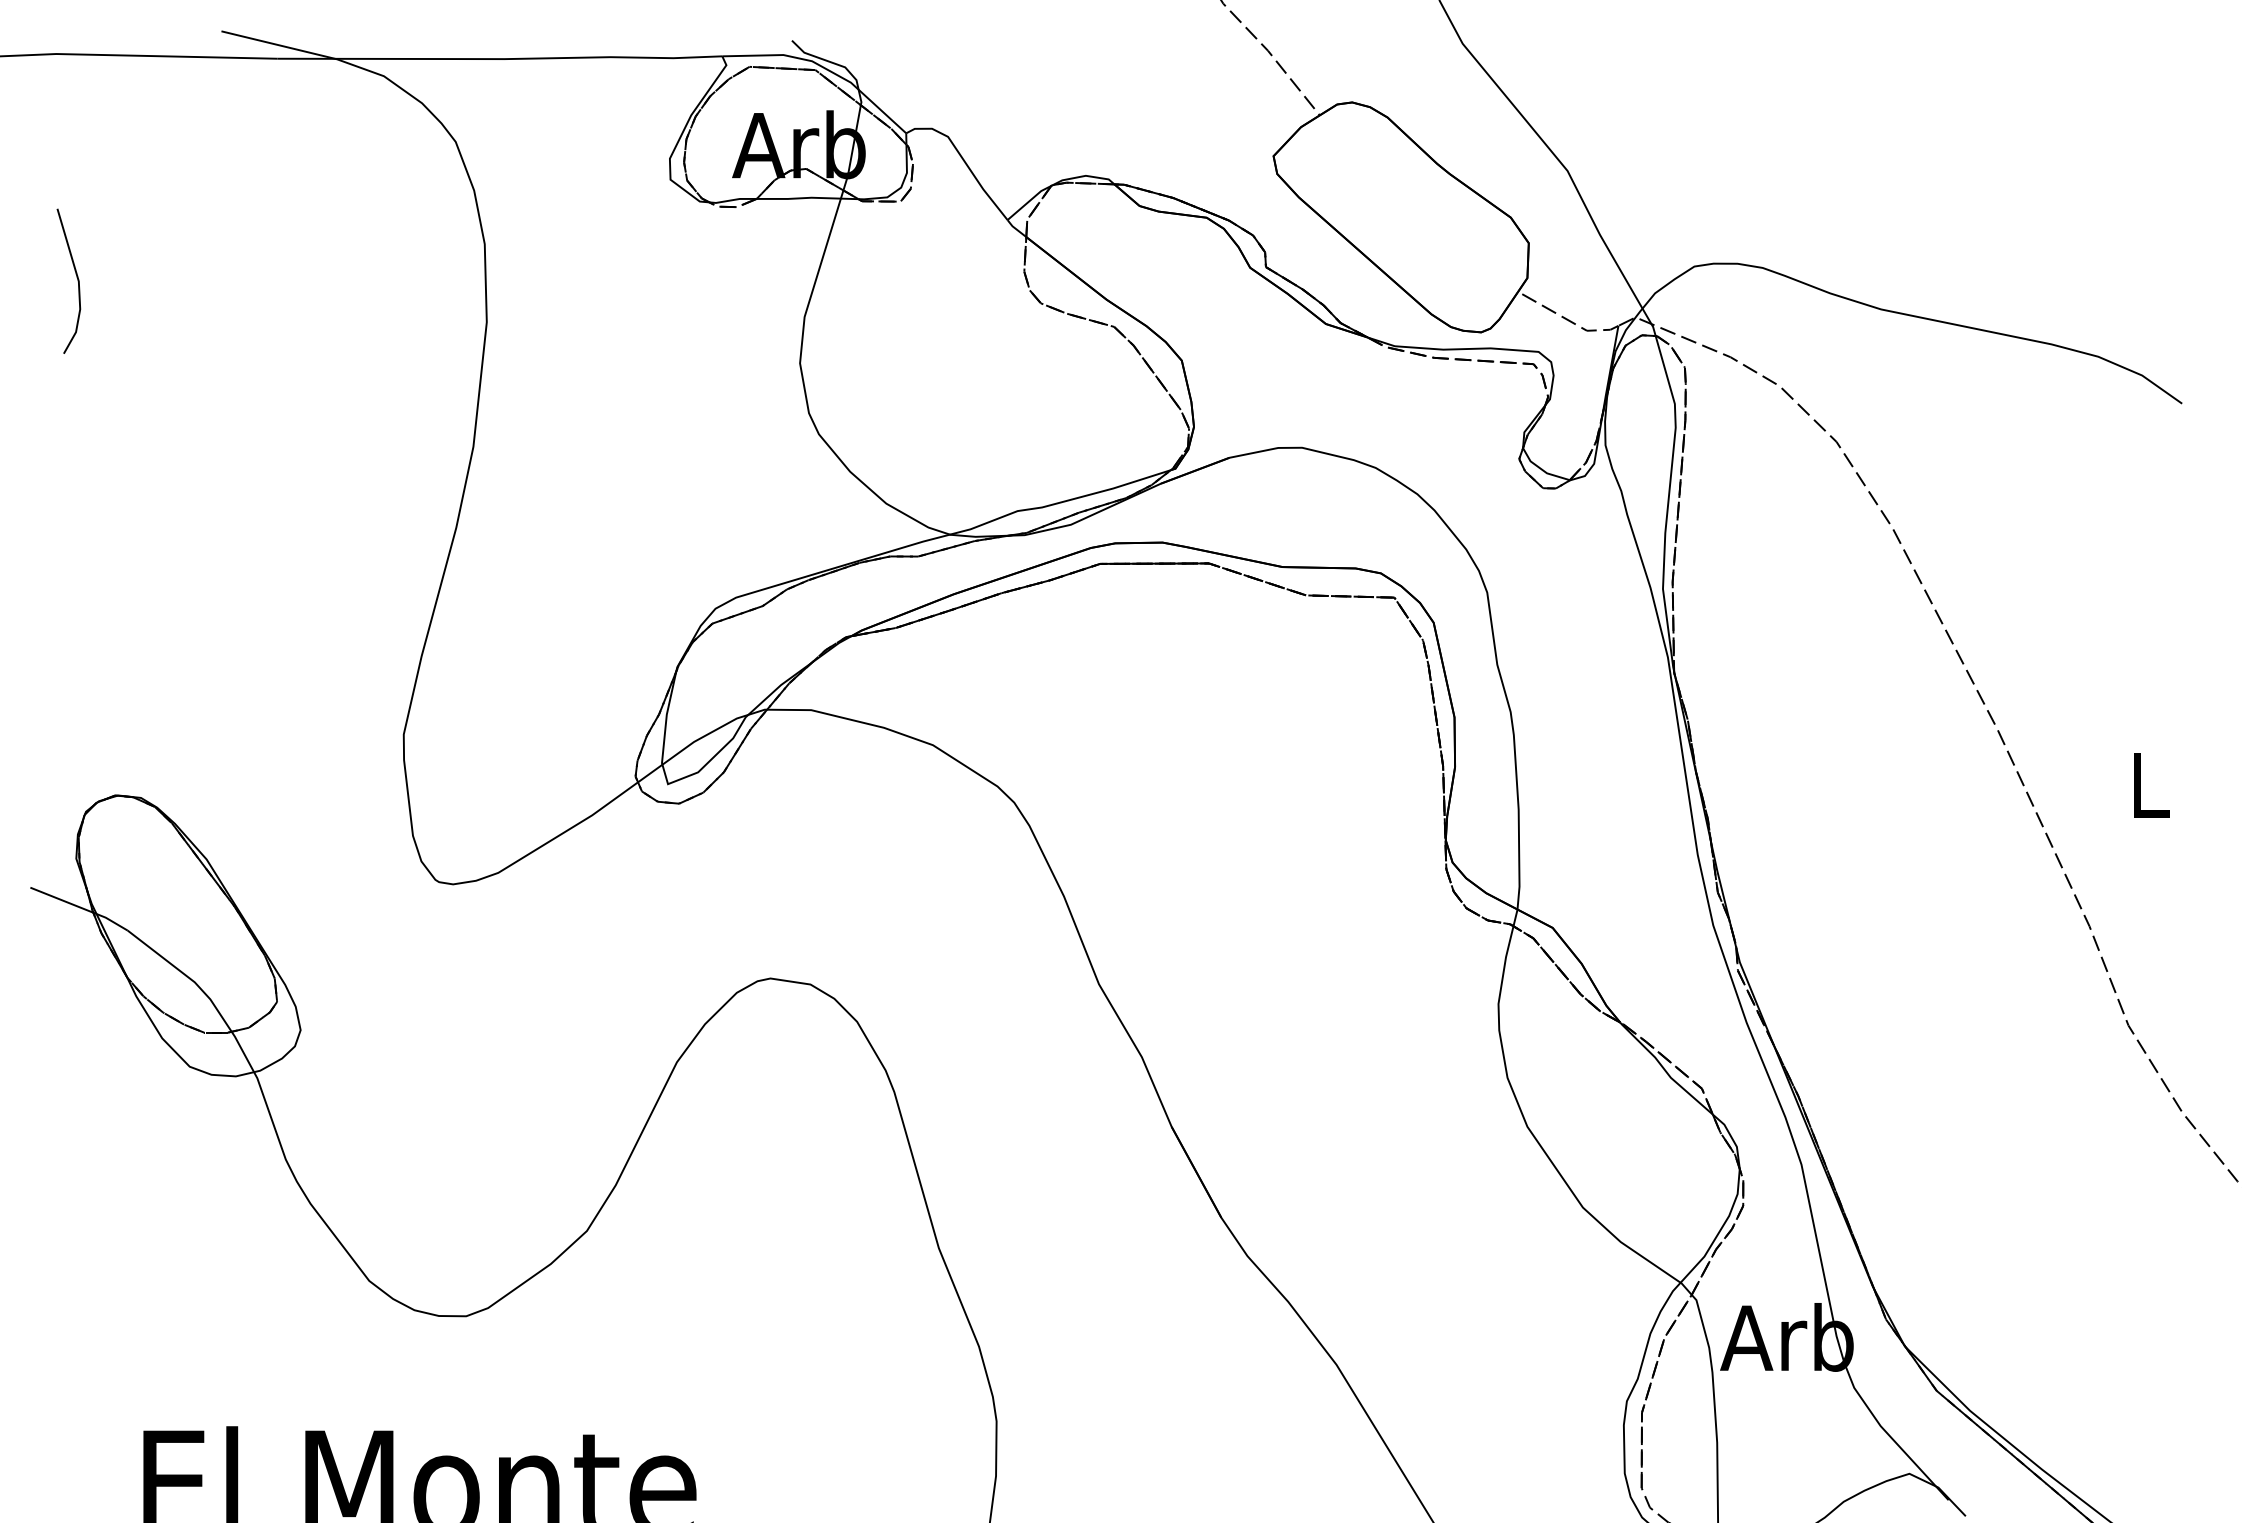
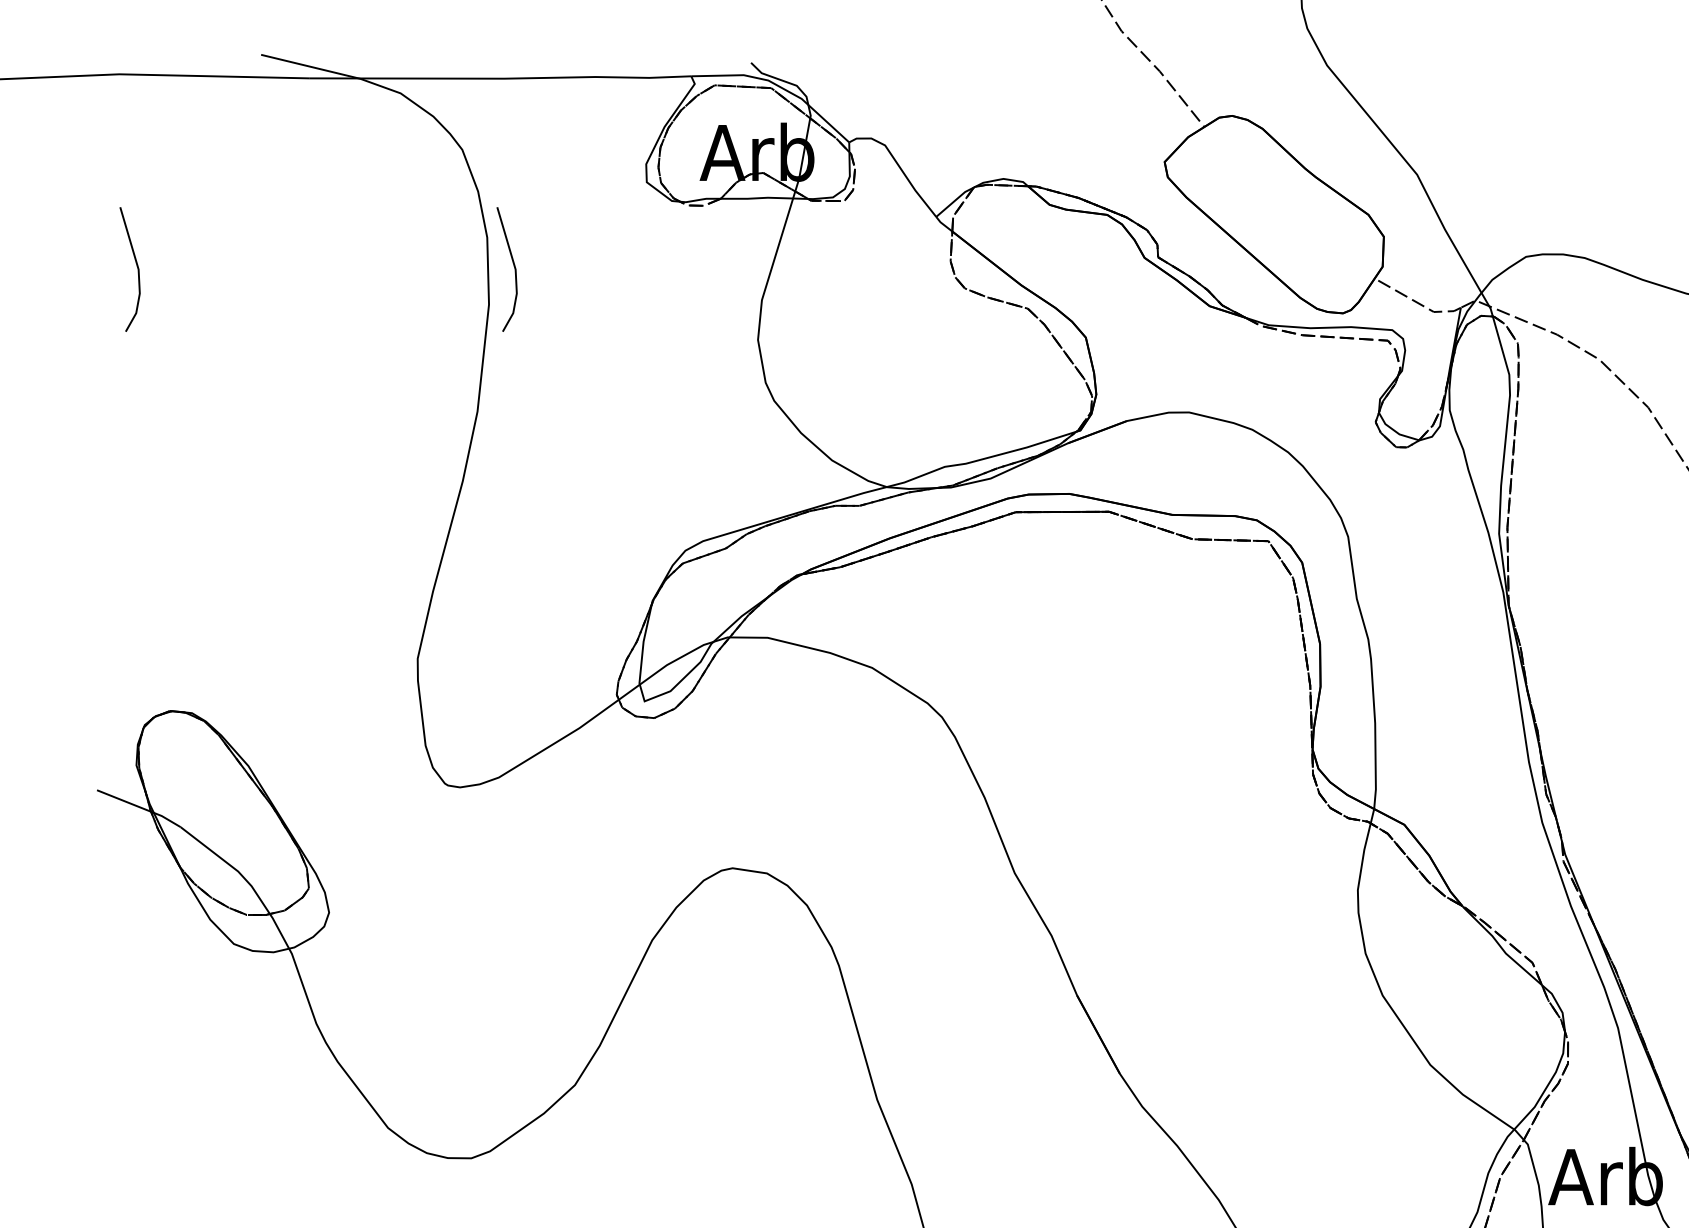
line: (515, 277) -> (513, 266), added

